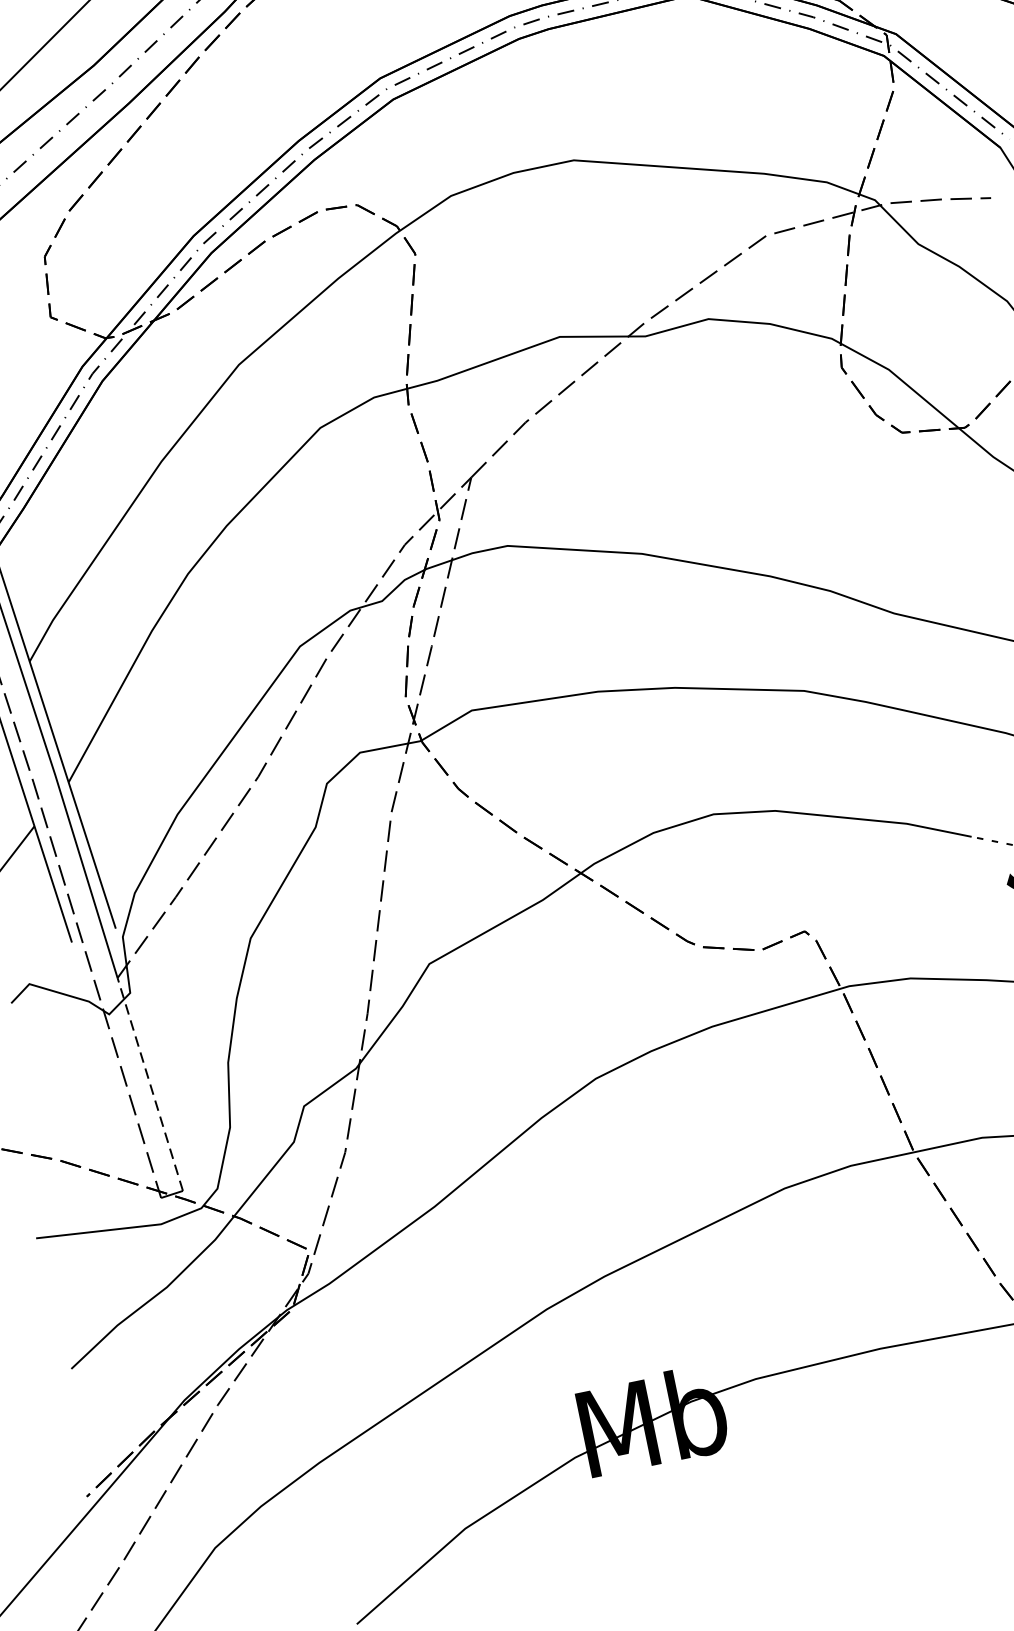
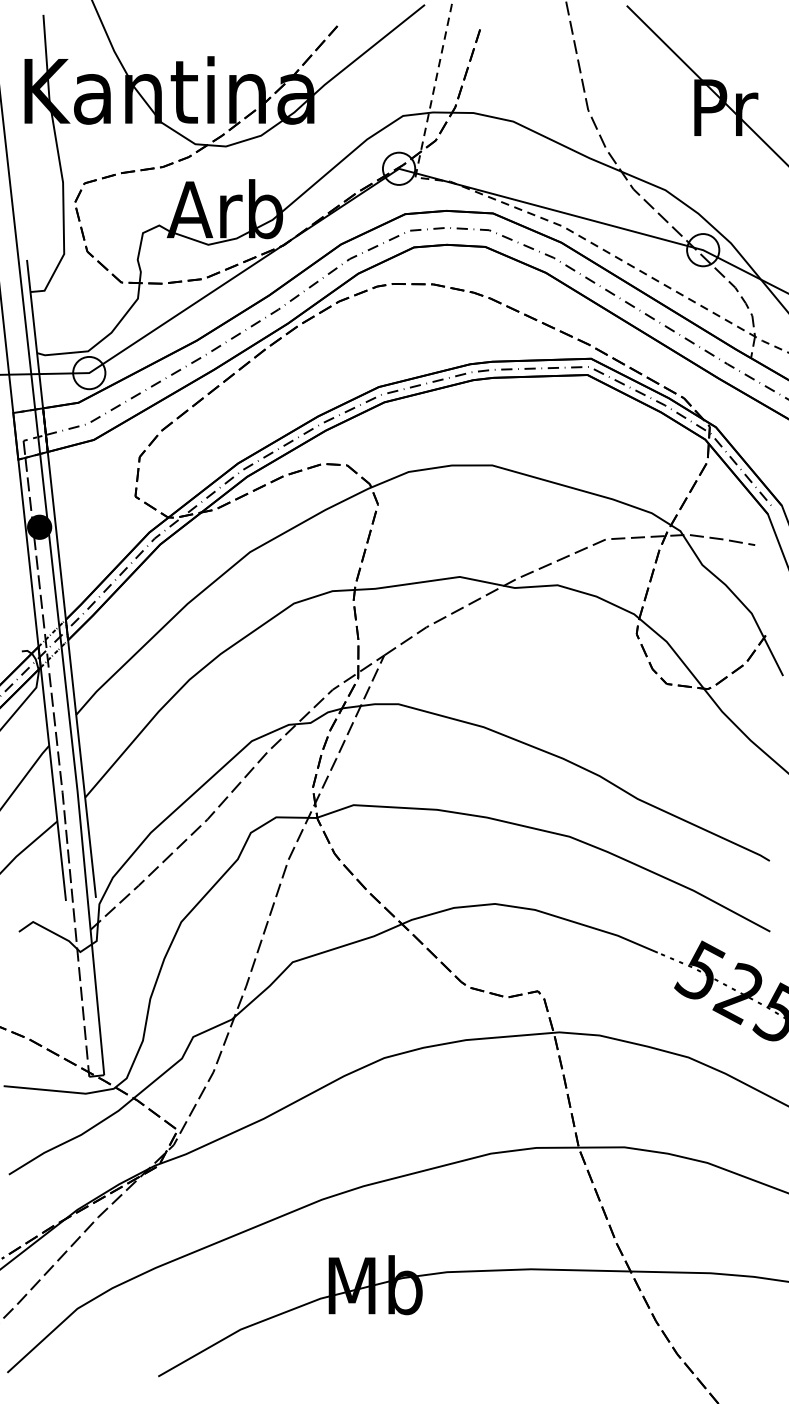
line: (150, 1084) -> (97, 1002), dashed -> solid

